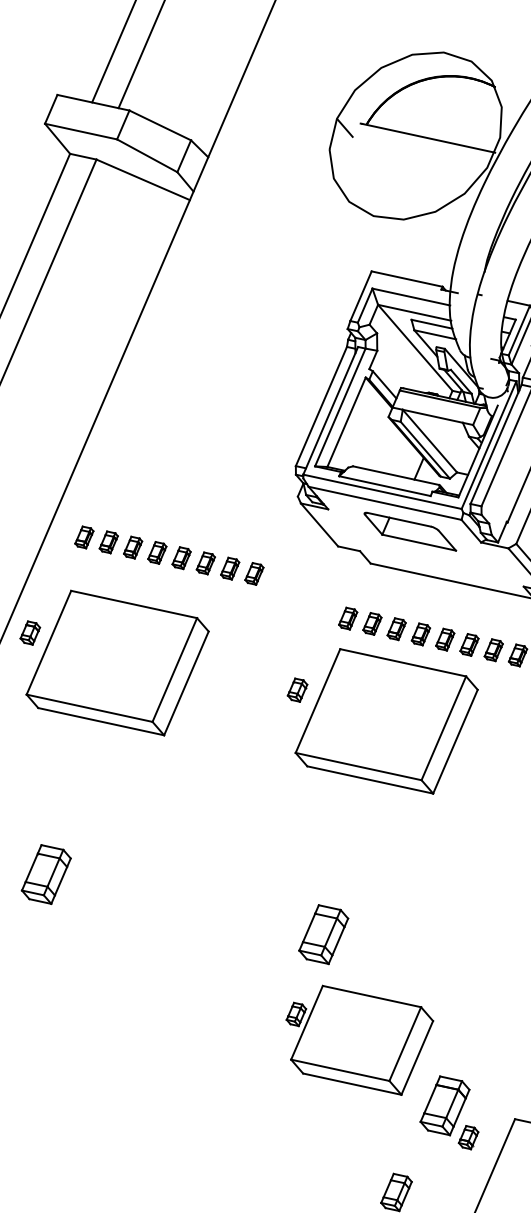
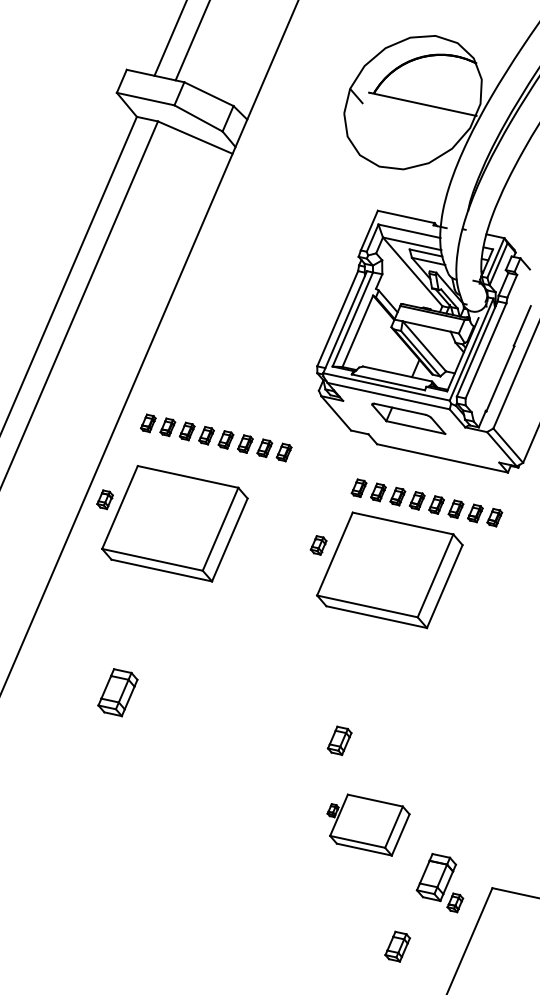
part: (323, 934) -> (339, 740), size x0.6
part: (359, 1039) -> (368, 824), size x0.7

